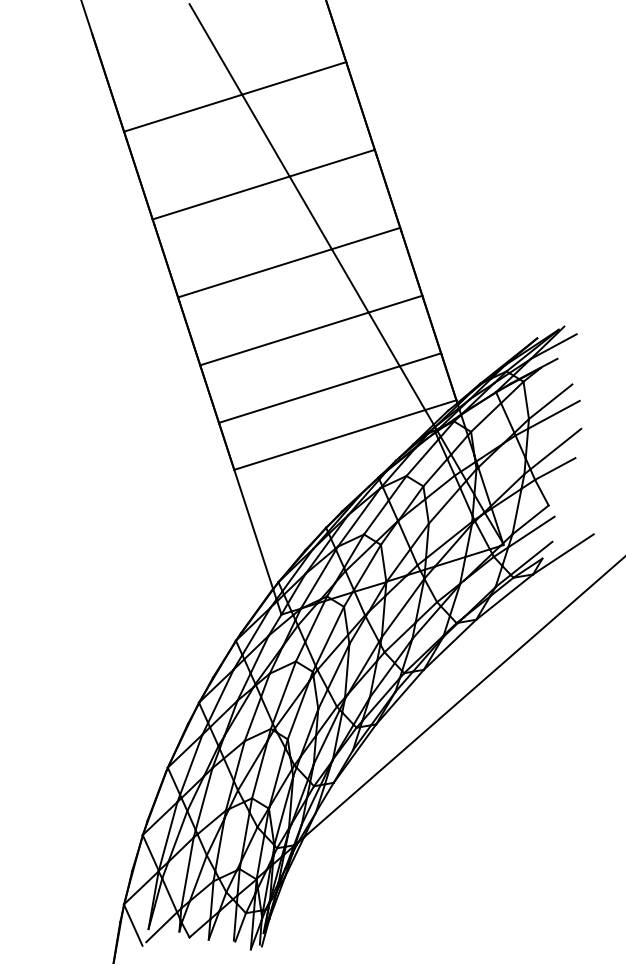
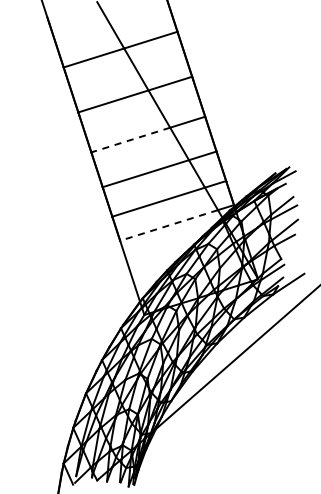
line: (254, 274) -> (130, 140), solid -> dashed
line: (328, 440) -> (168, 225), solid -> dashed

